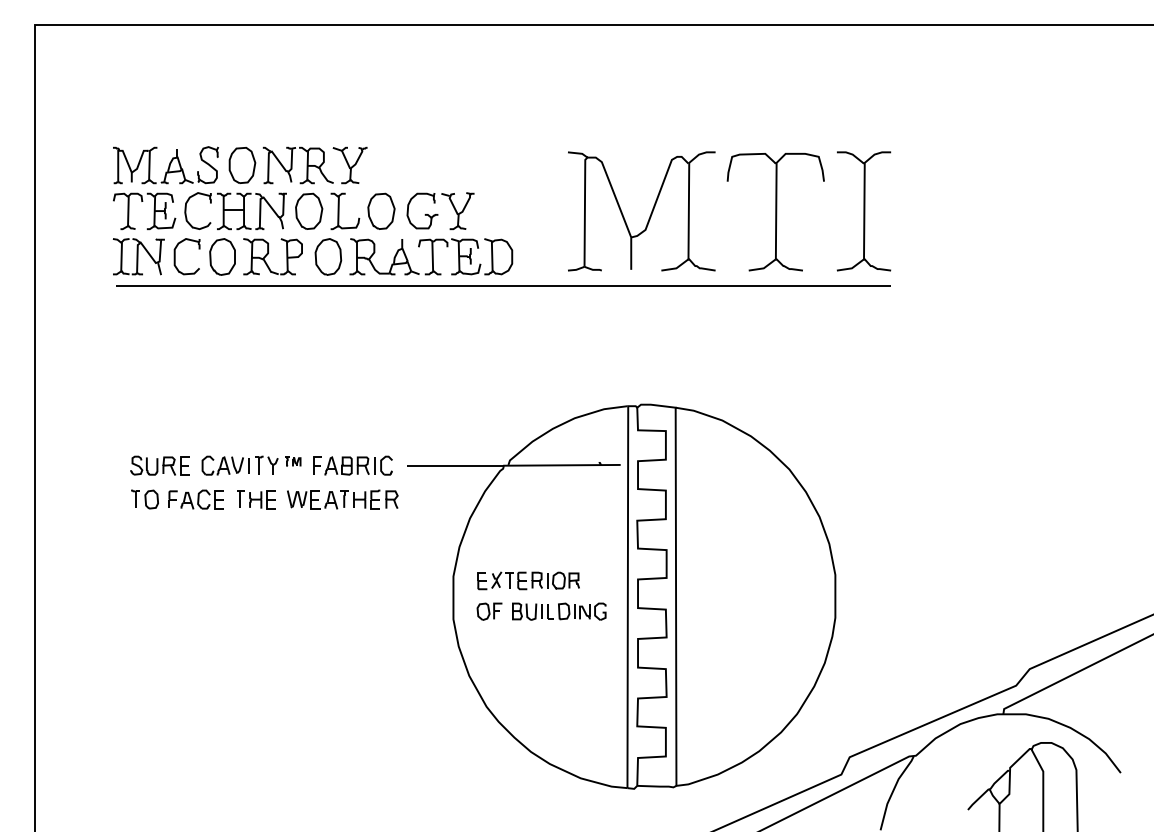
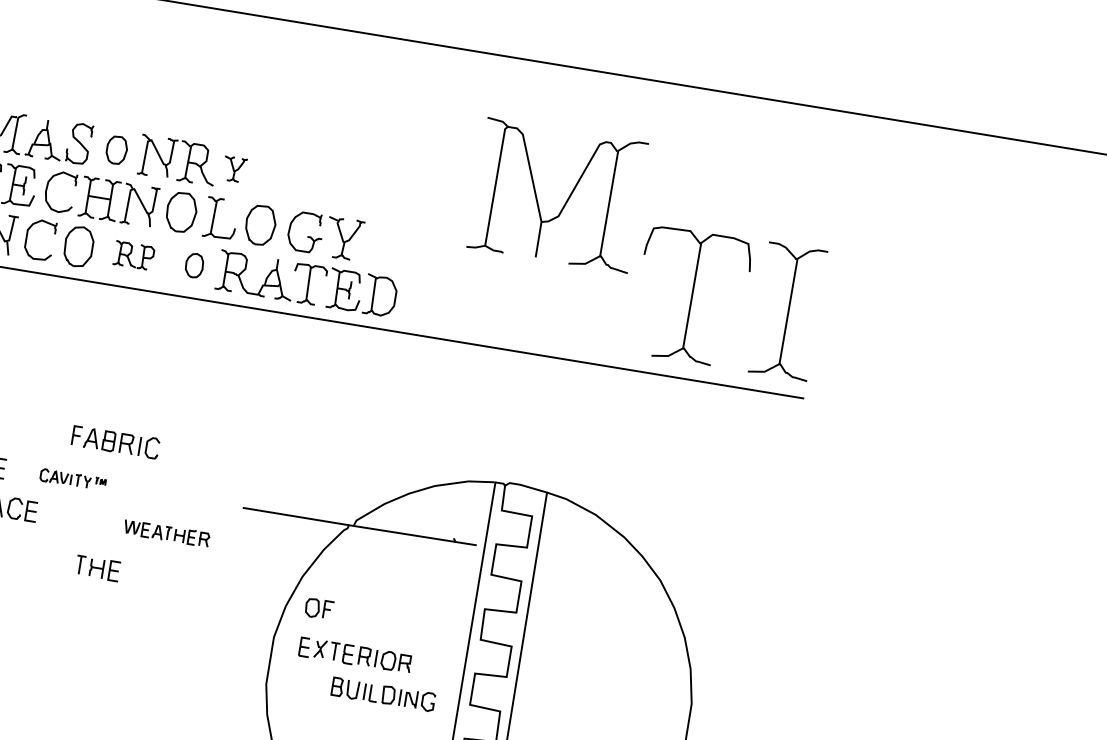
part: (242, 165) -> (116, 150), size x0.7
part: (349, 165) -> (233, 169), size x0.6
part: (650, 213) -> (566, 199), moved
part: (272, 256) -> (133, 255), size x0.6
part: (328, 256) -> (194, 265), size x0.6
part: (251, 465) -> (73, 479), size x0.6
part: (352, 465) -> (115, 441), moved
part: (256, 499) -> (97, 568), moved
part: (342, 499) -> (166, 533), size x0.7
part: (489, 611) -> (319, 608), moved

